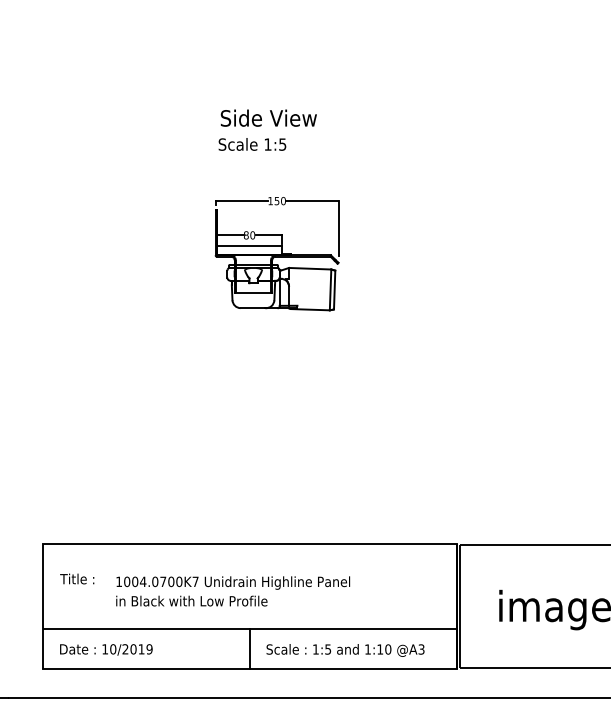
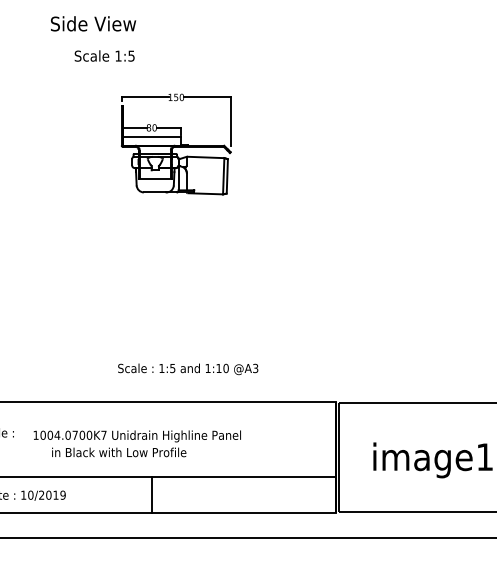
text: (268, 117) -> (93, 23), moved
text: (252, 144) -> (104, 56), moved
text: (191, 600) -> (118, 451), moved
text: (345, 650) -> (188, 369), moved

